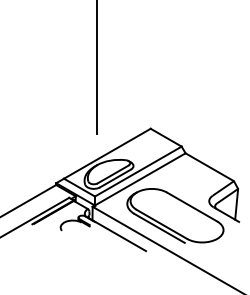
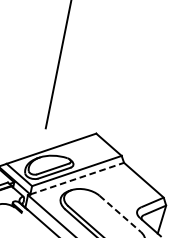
line: (140, 179) -> (77, 178), solid -> dashed
line: (192, 207) -> (120, 214), solid -> dashed

